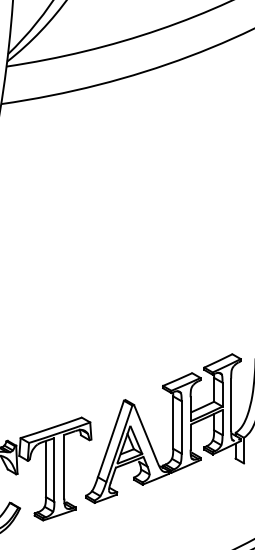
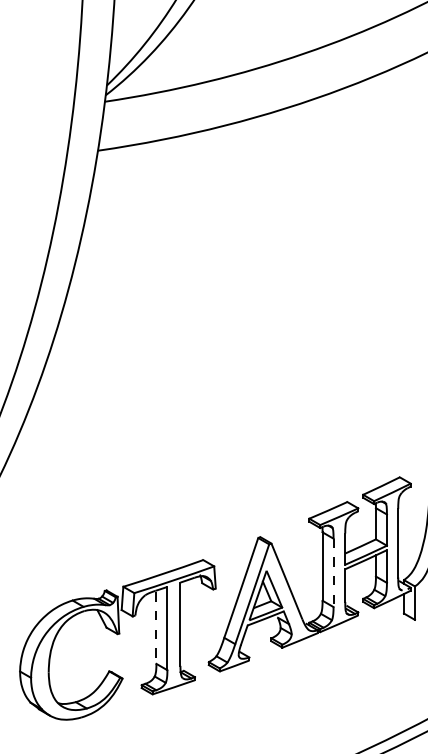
line: (181, 427) -> (333, 573), solid -> dashed
line: (46, 470) -> (156, 628), solid -> dashed

